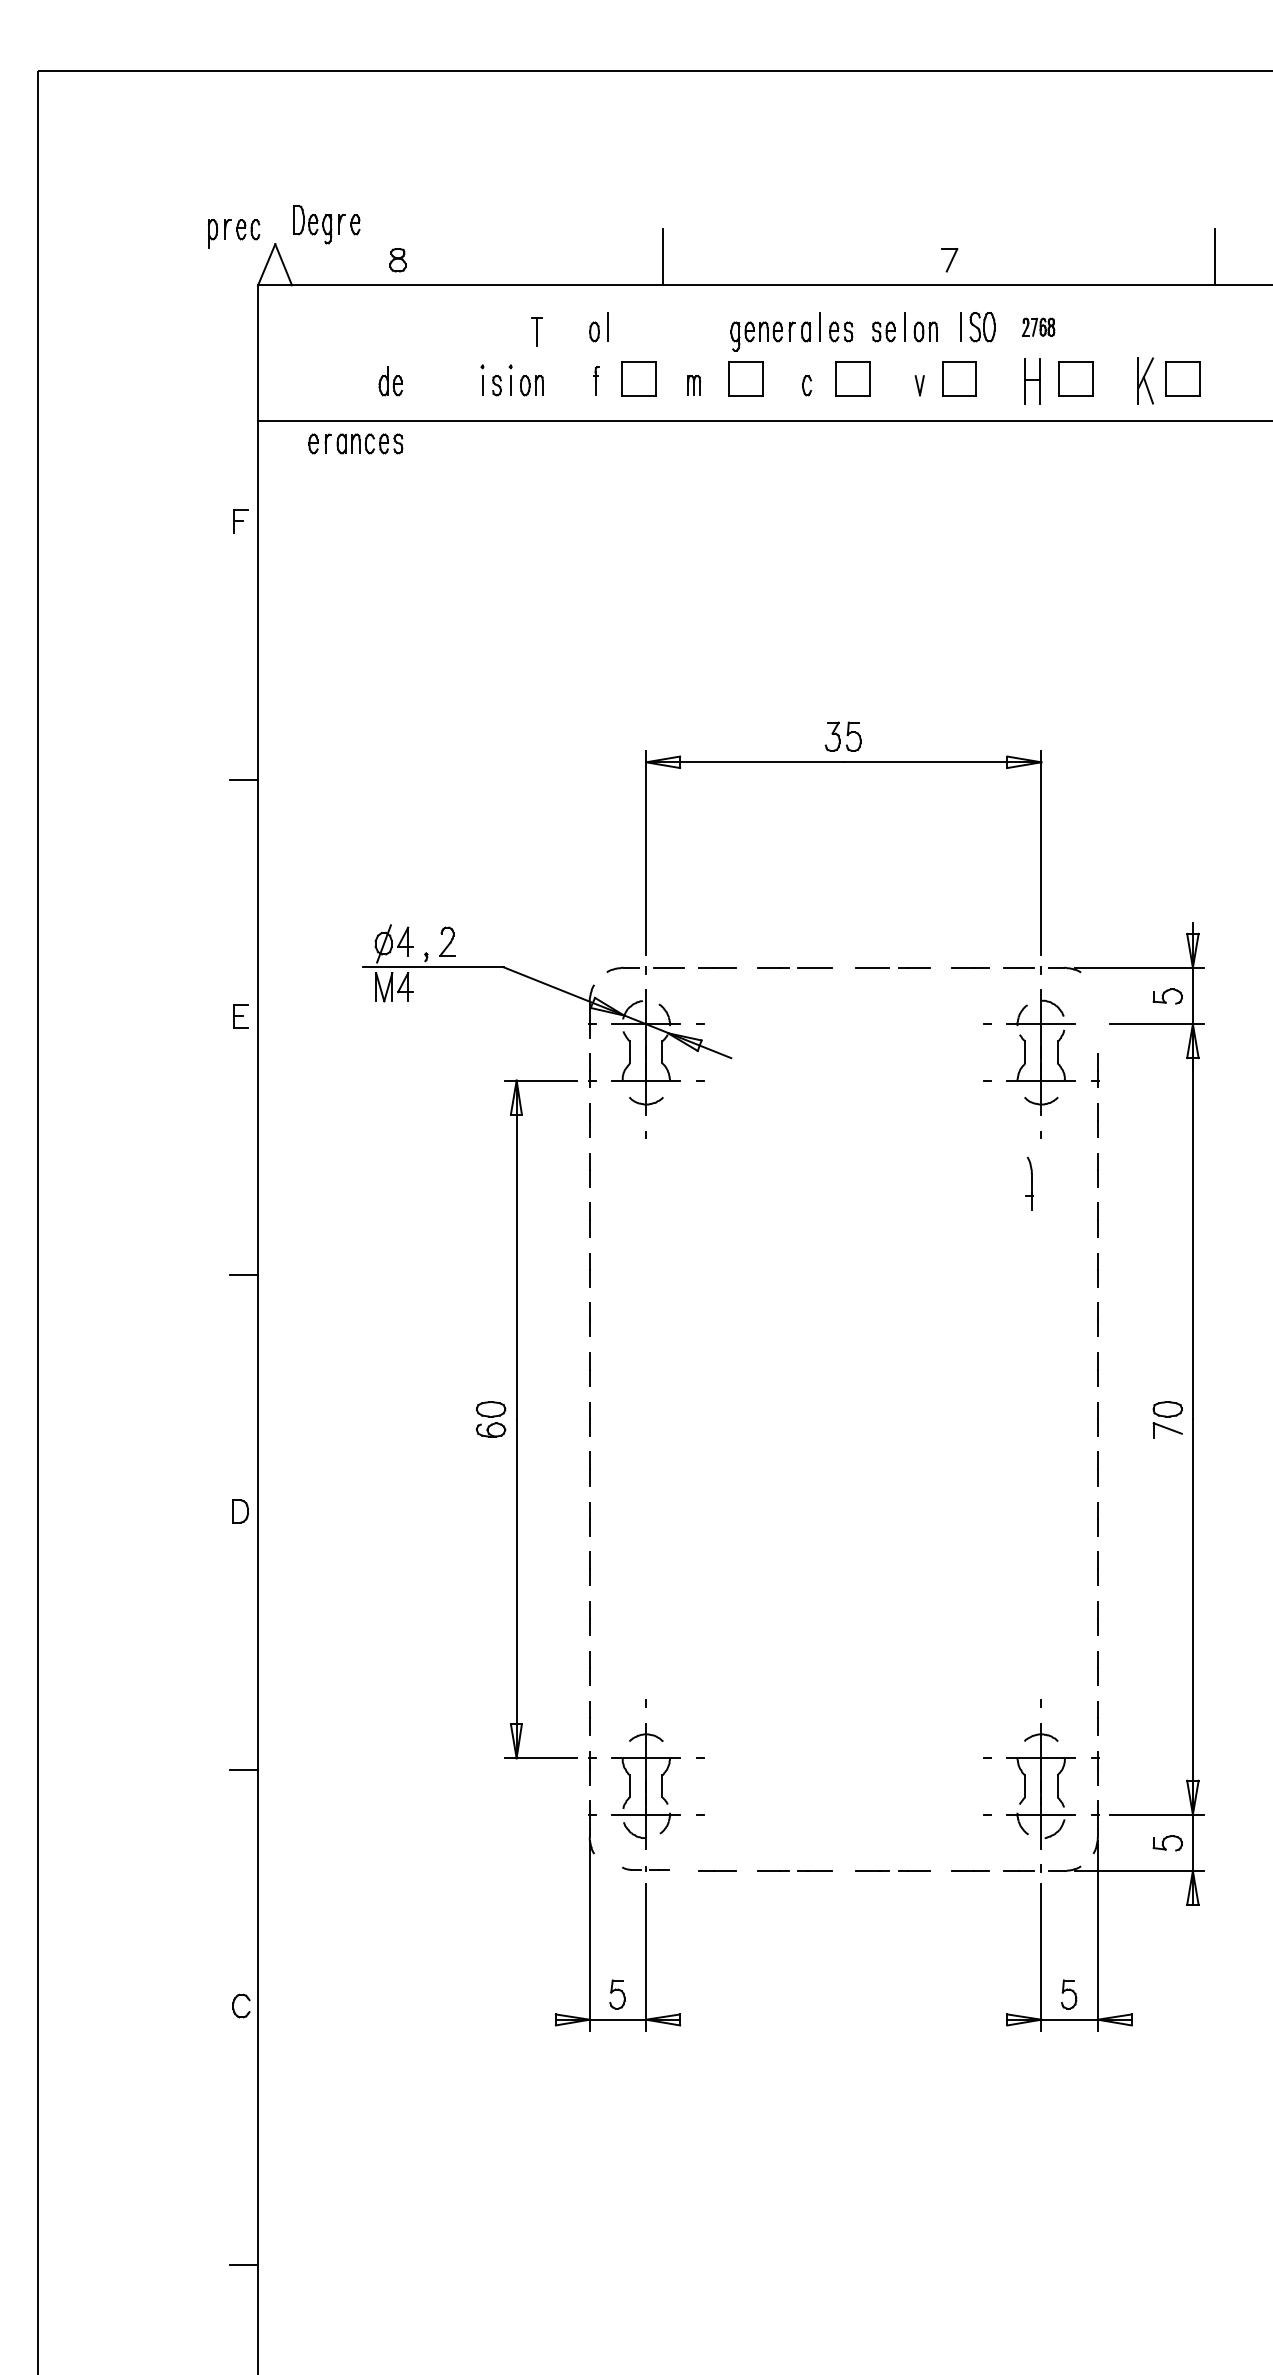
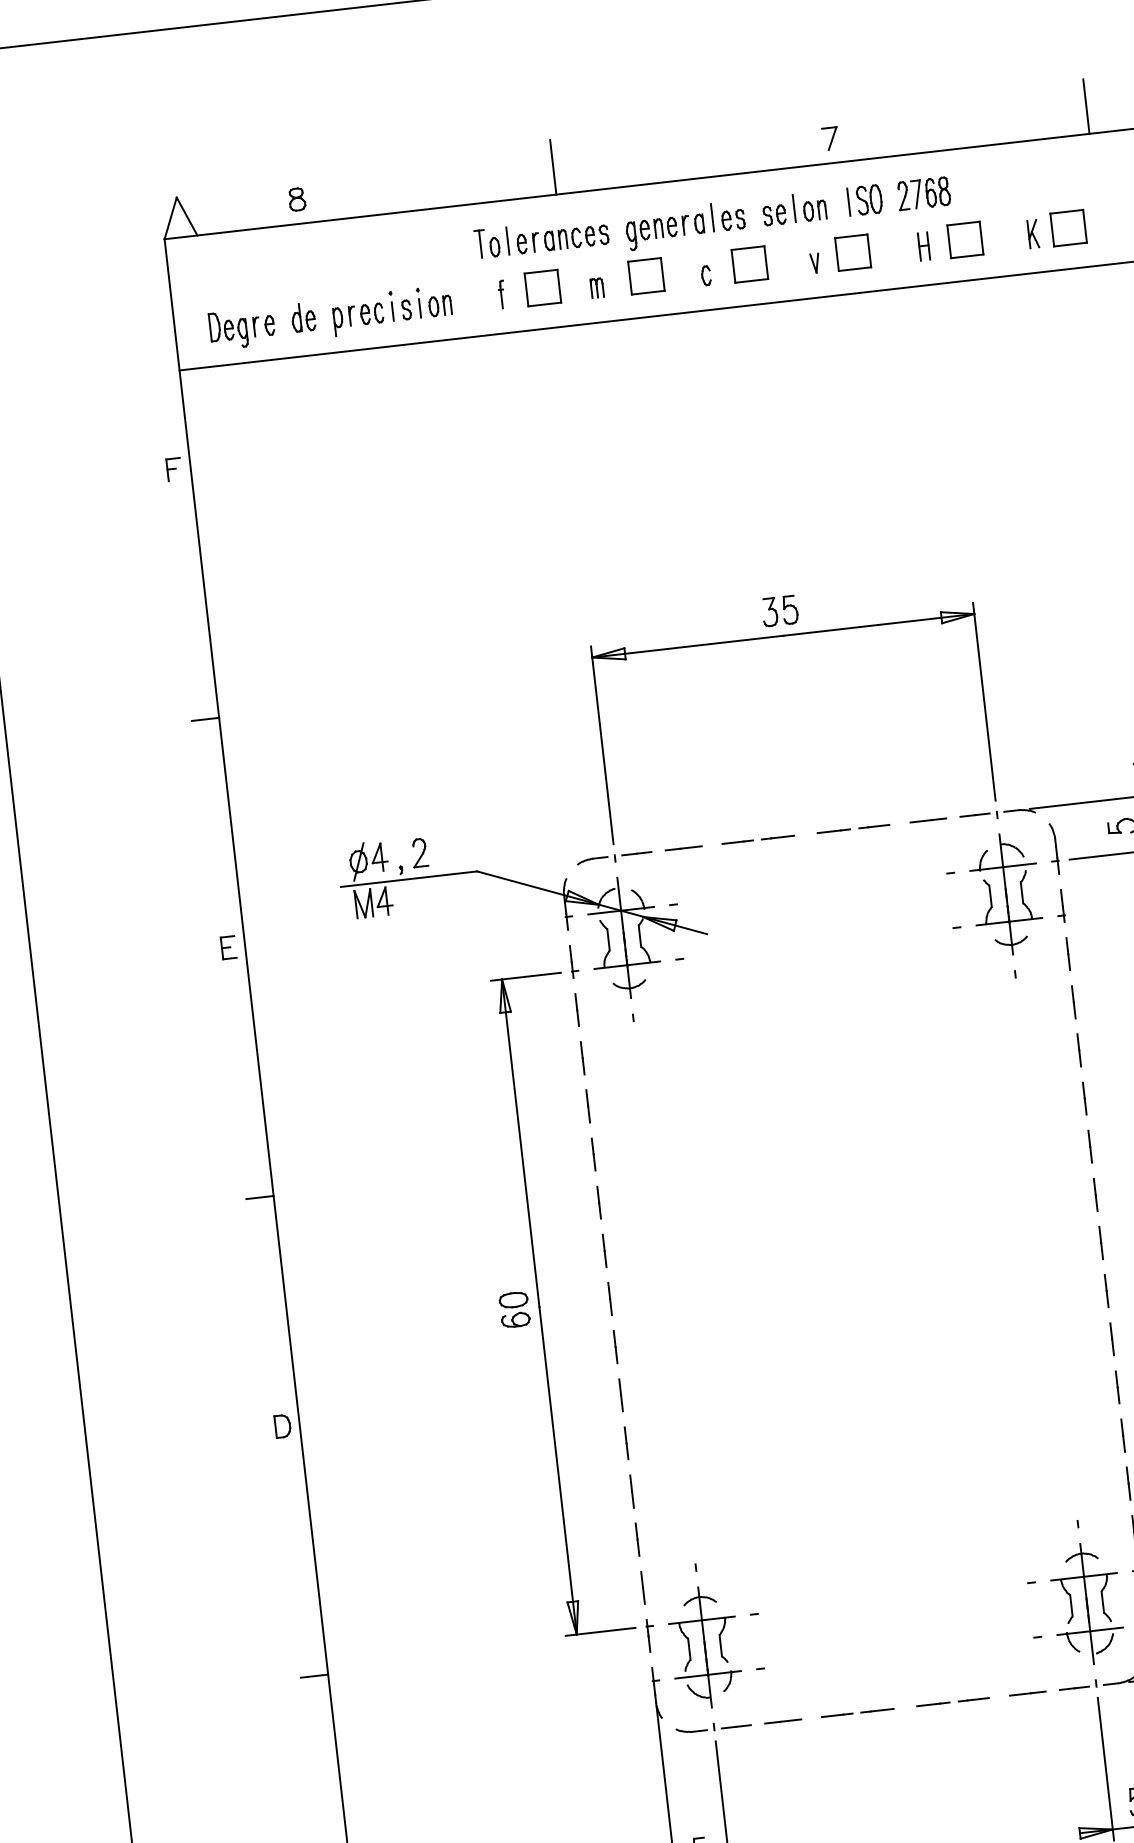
part: (326, 224) -> (241, 328), moved
part: (234, 233) -> (359, 319), moved
part: (1038, 327) -> (923, 194), size x1.67
part: (536, 331) -> (479, 243), moved
part: (1032, 380) -> (923, 245), size x0.62
part: (1145, 381) -> (1033, 234), size x0.62
part: (355, 443) -> (562, 239), moved
part: (1029, 1183) -> (1054, 848), moved
part: (645, 1868) -> (713, 1726), size x1.67

